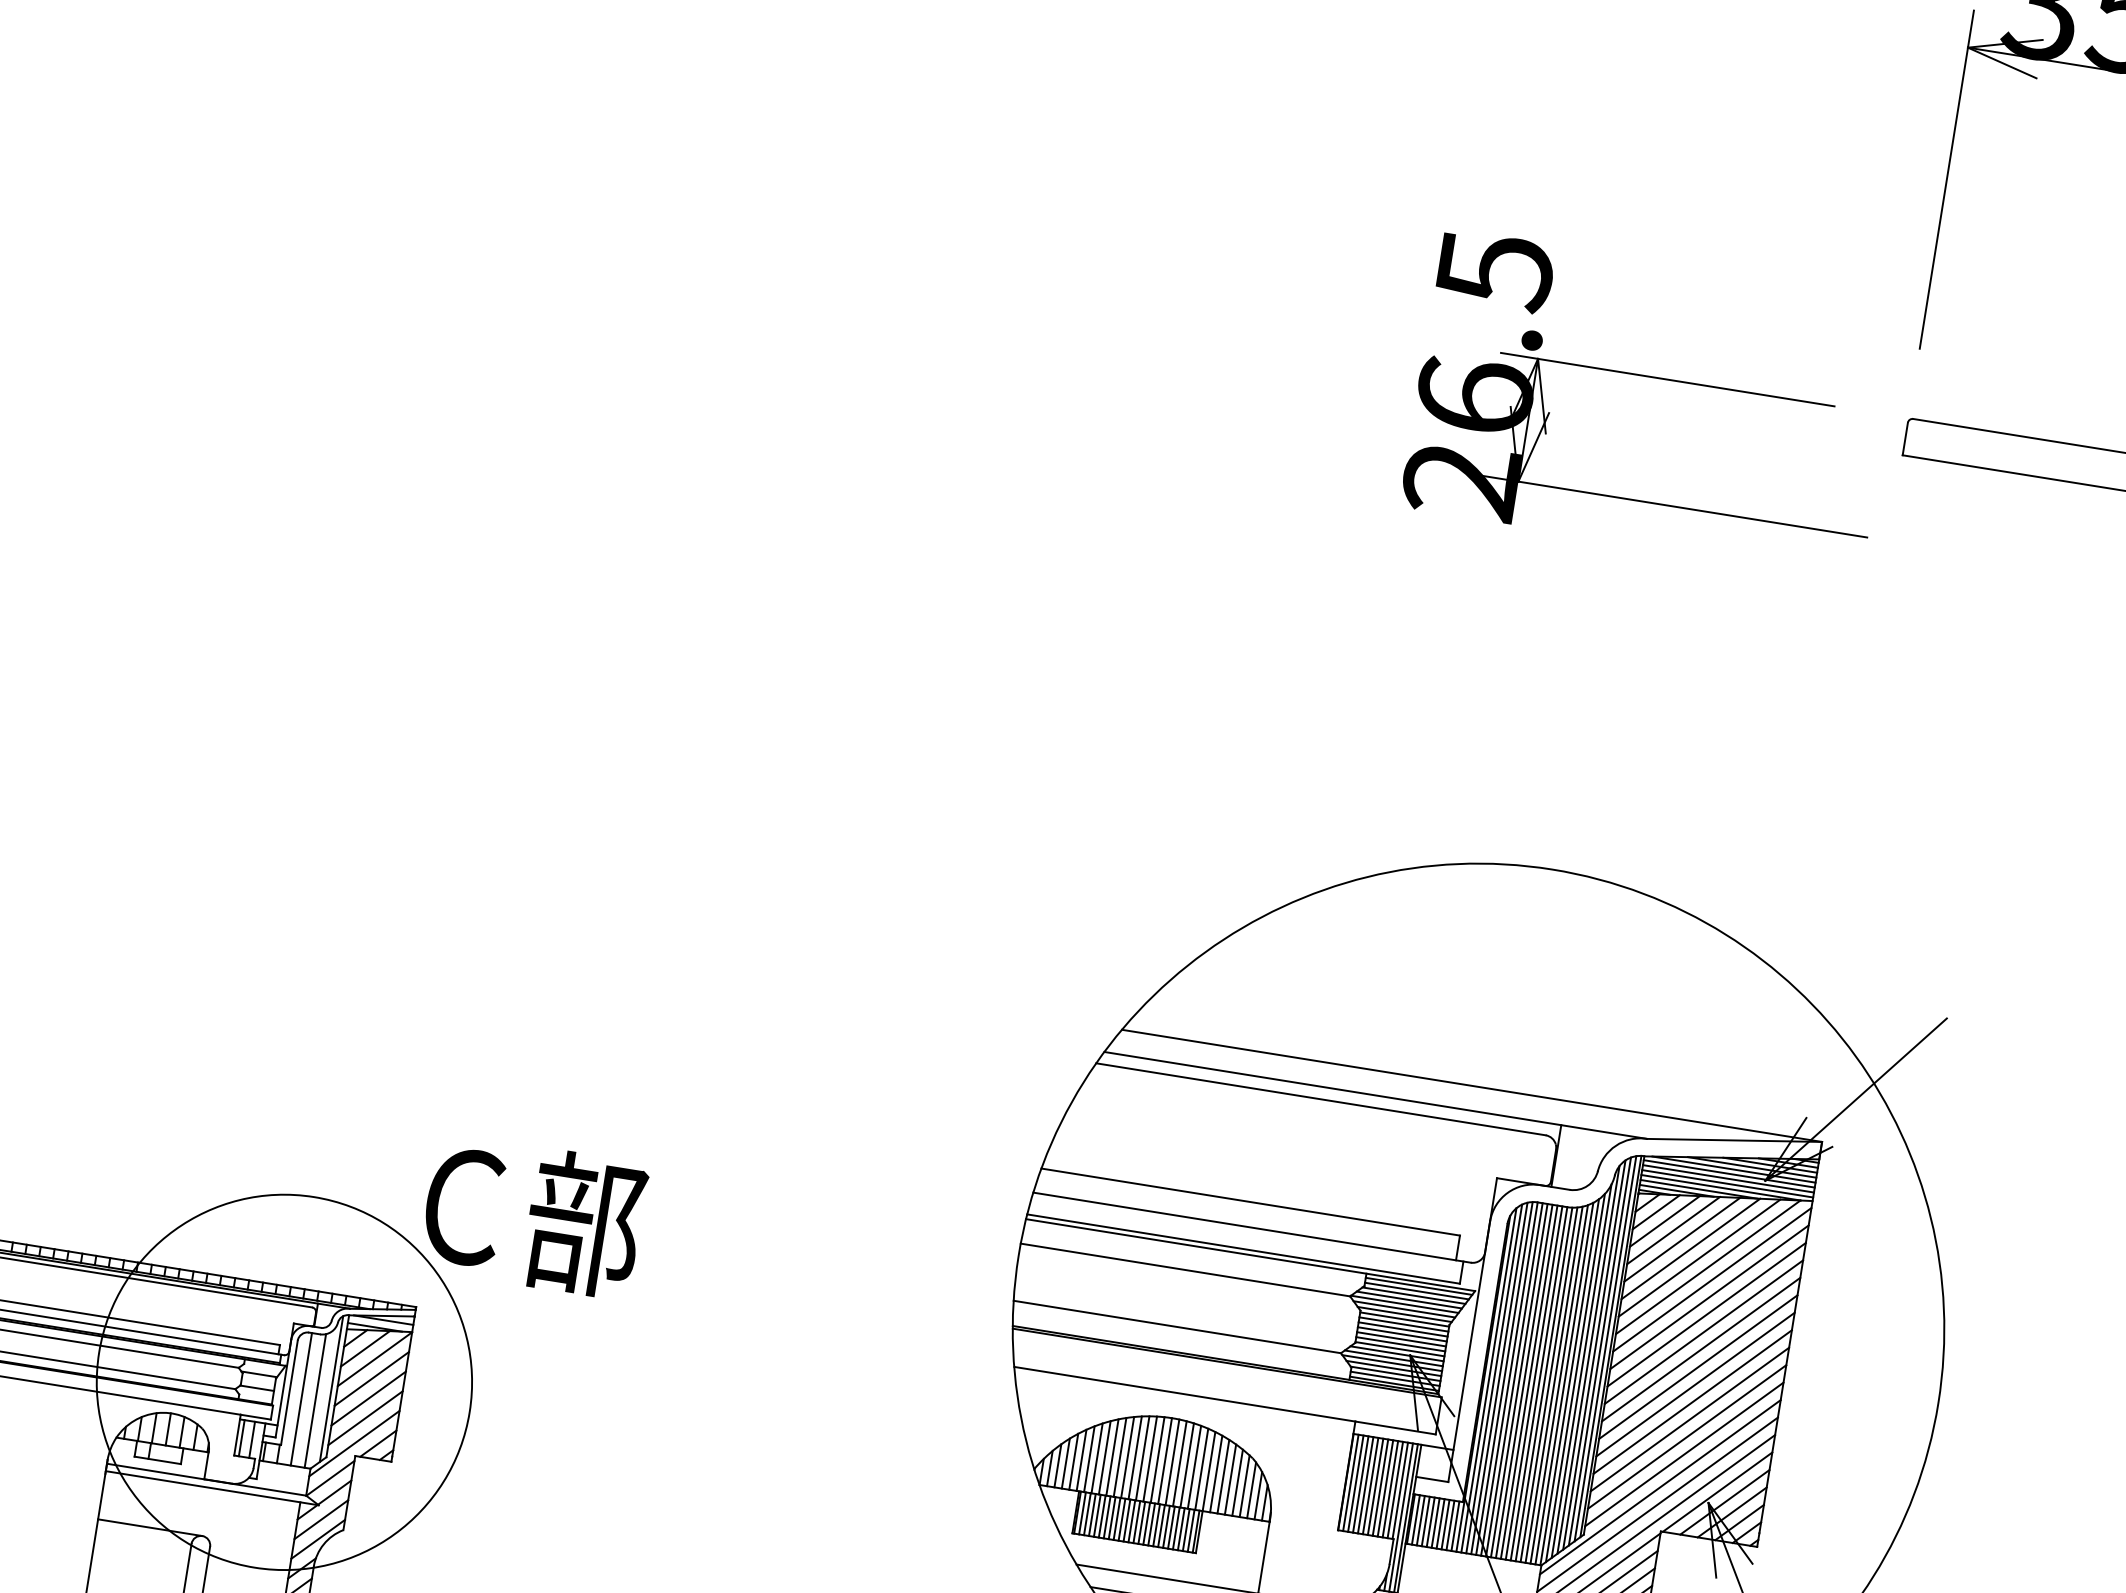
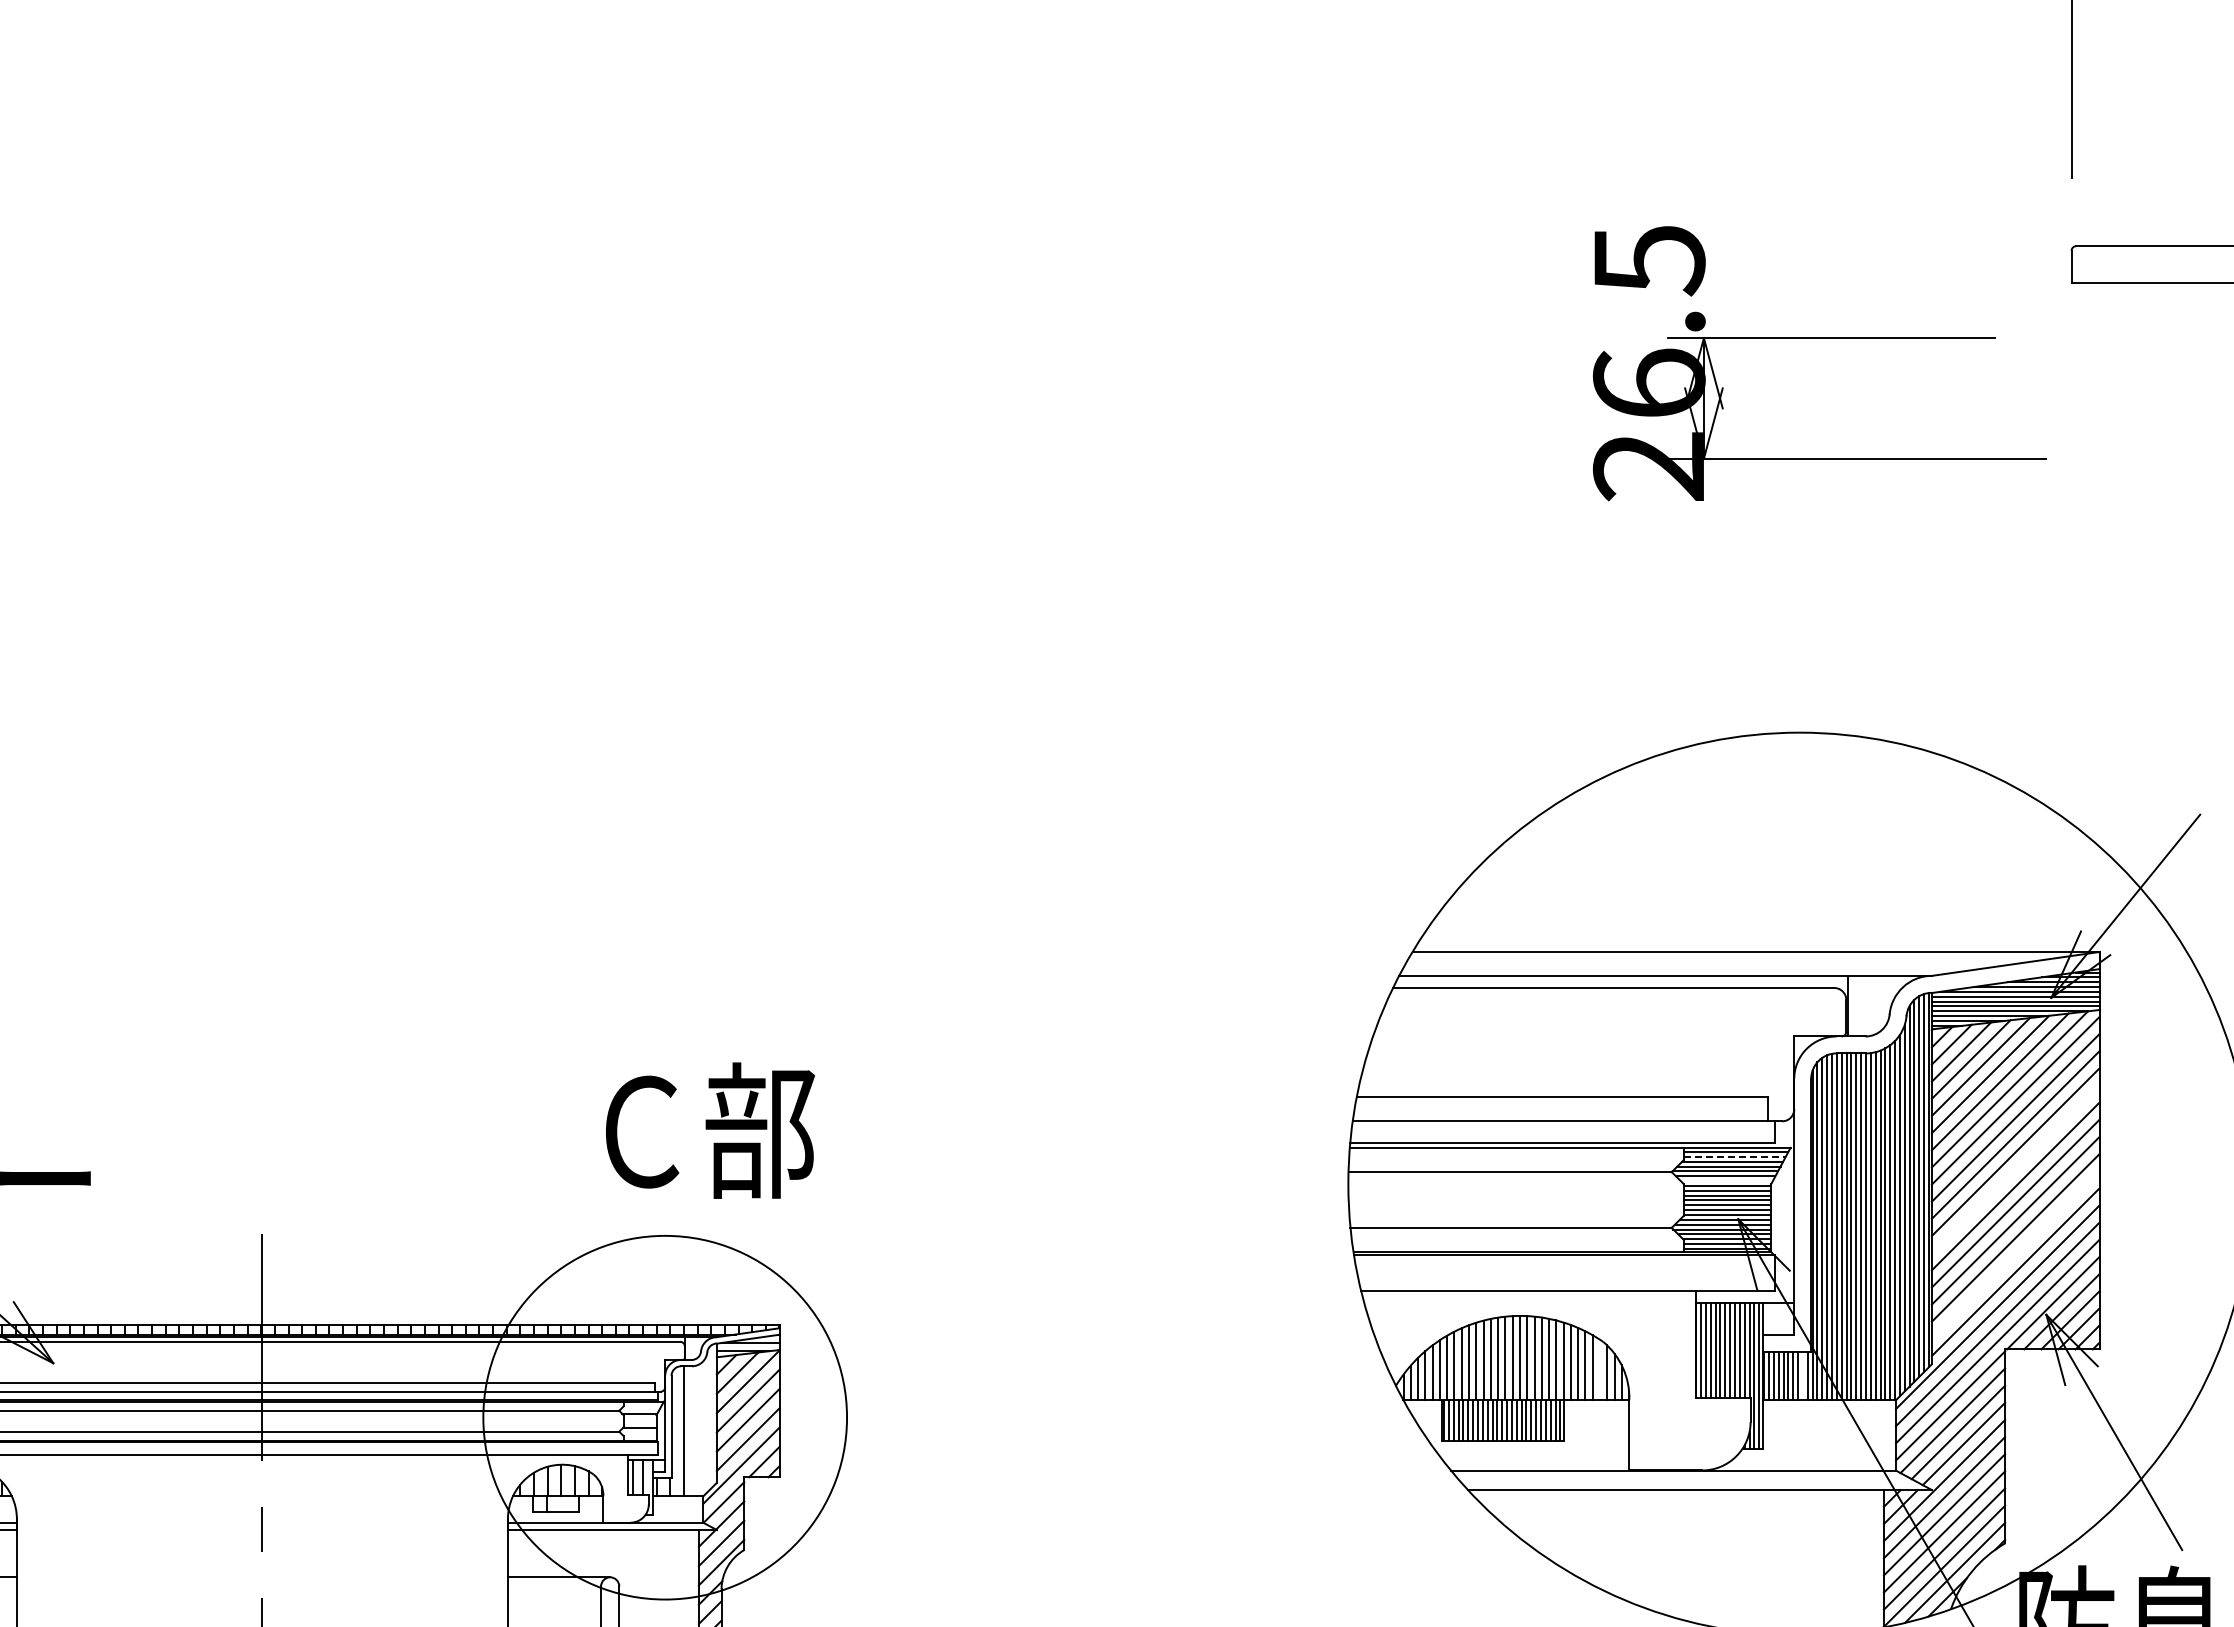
part: (1655, 378) -> (1819, 338), moved
text: (533, 1216) -> (710, 1130), moved
line: (1416, 1290) -> (1734, 1156), solid -> dashed
line: (1404, 1314) -> (1726, 1181), removed
line: (1700, 1349) -> (2015, 1169), removed
line: (331, 1388) -> (711, 1416), removed
line: (315, 1400) -> (697, 1430), removed
line: (1686, 1436) -> (2015, 1254), removed
line: (1244, 1485) -> (1599, 1369), removed
line: (1450, 1524) -> (1802, 1375), removed

